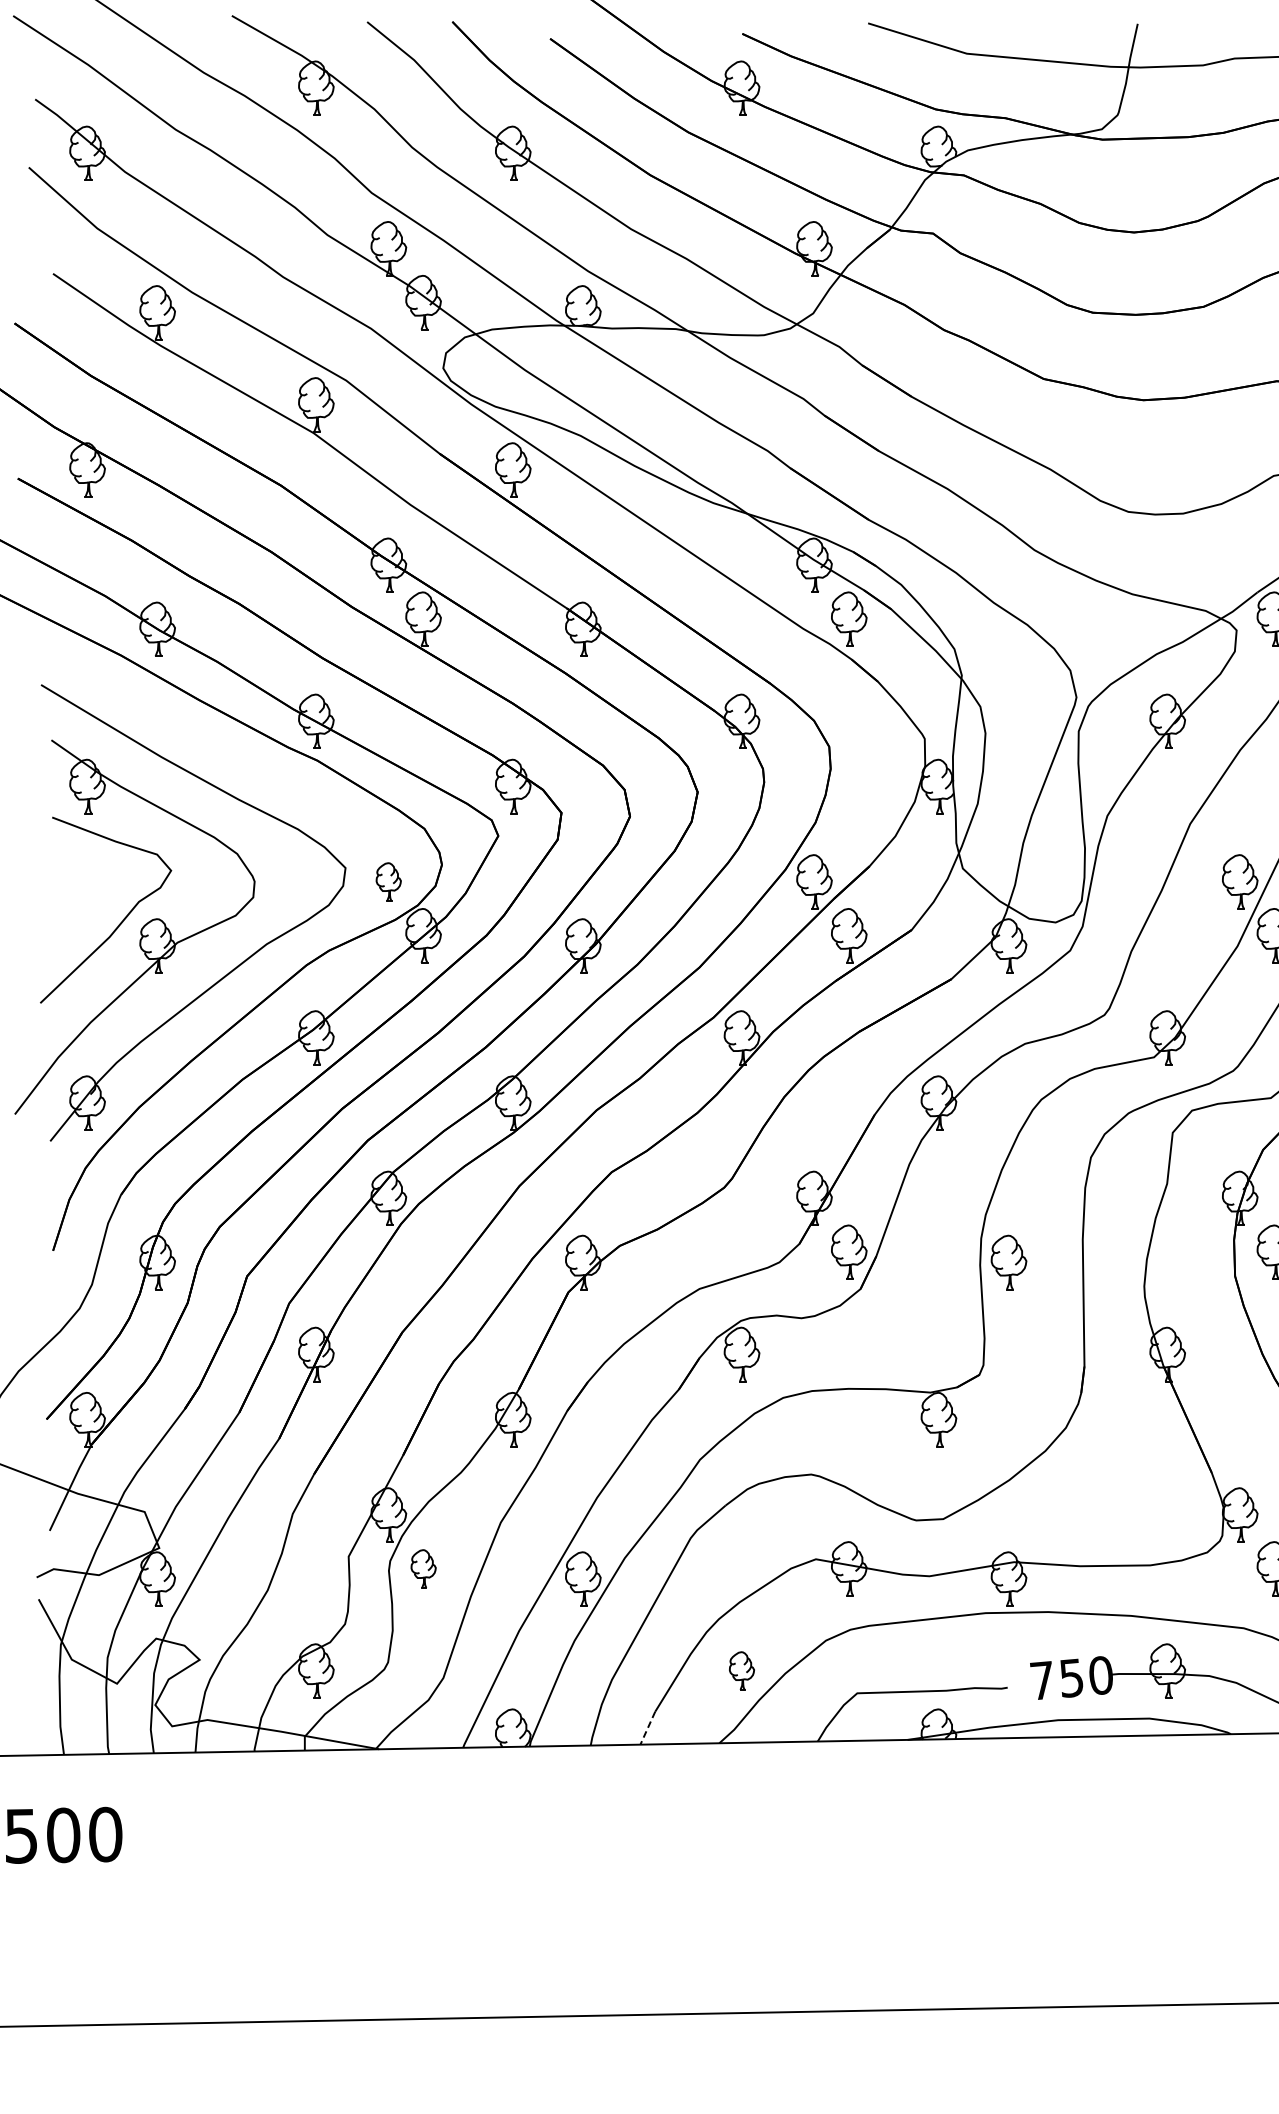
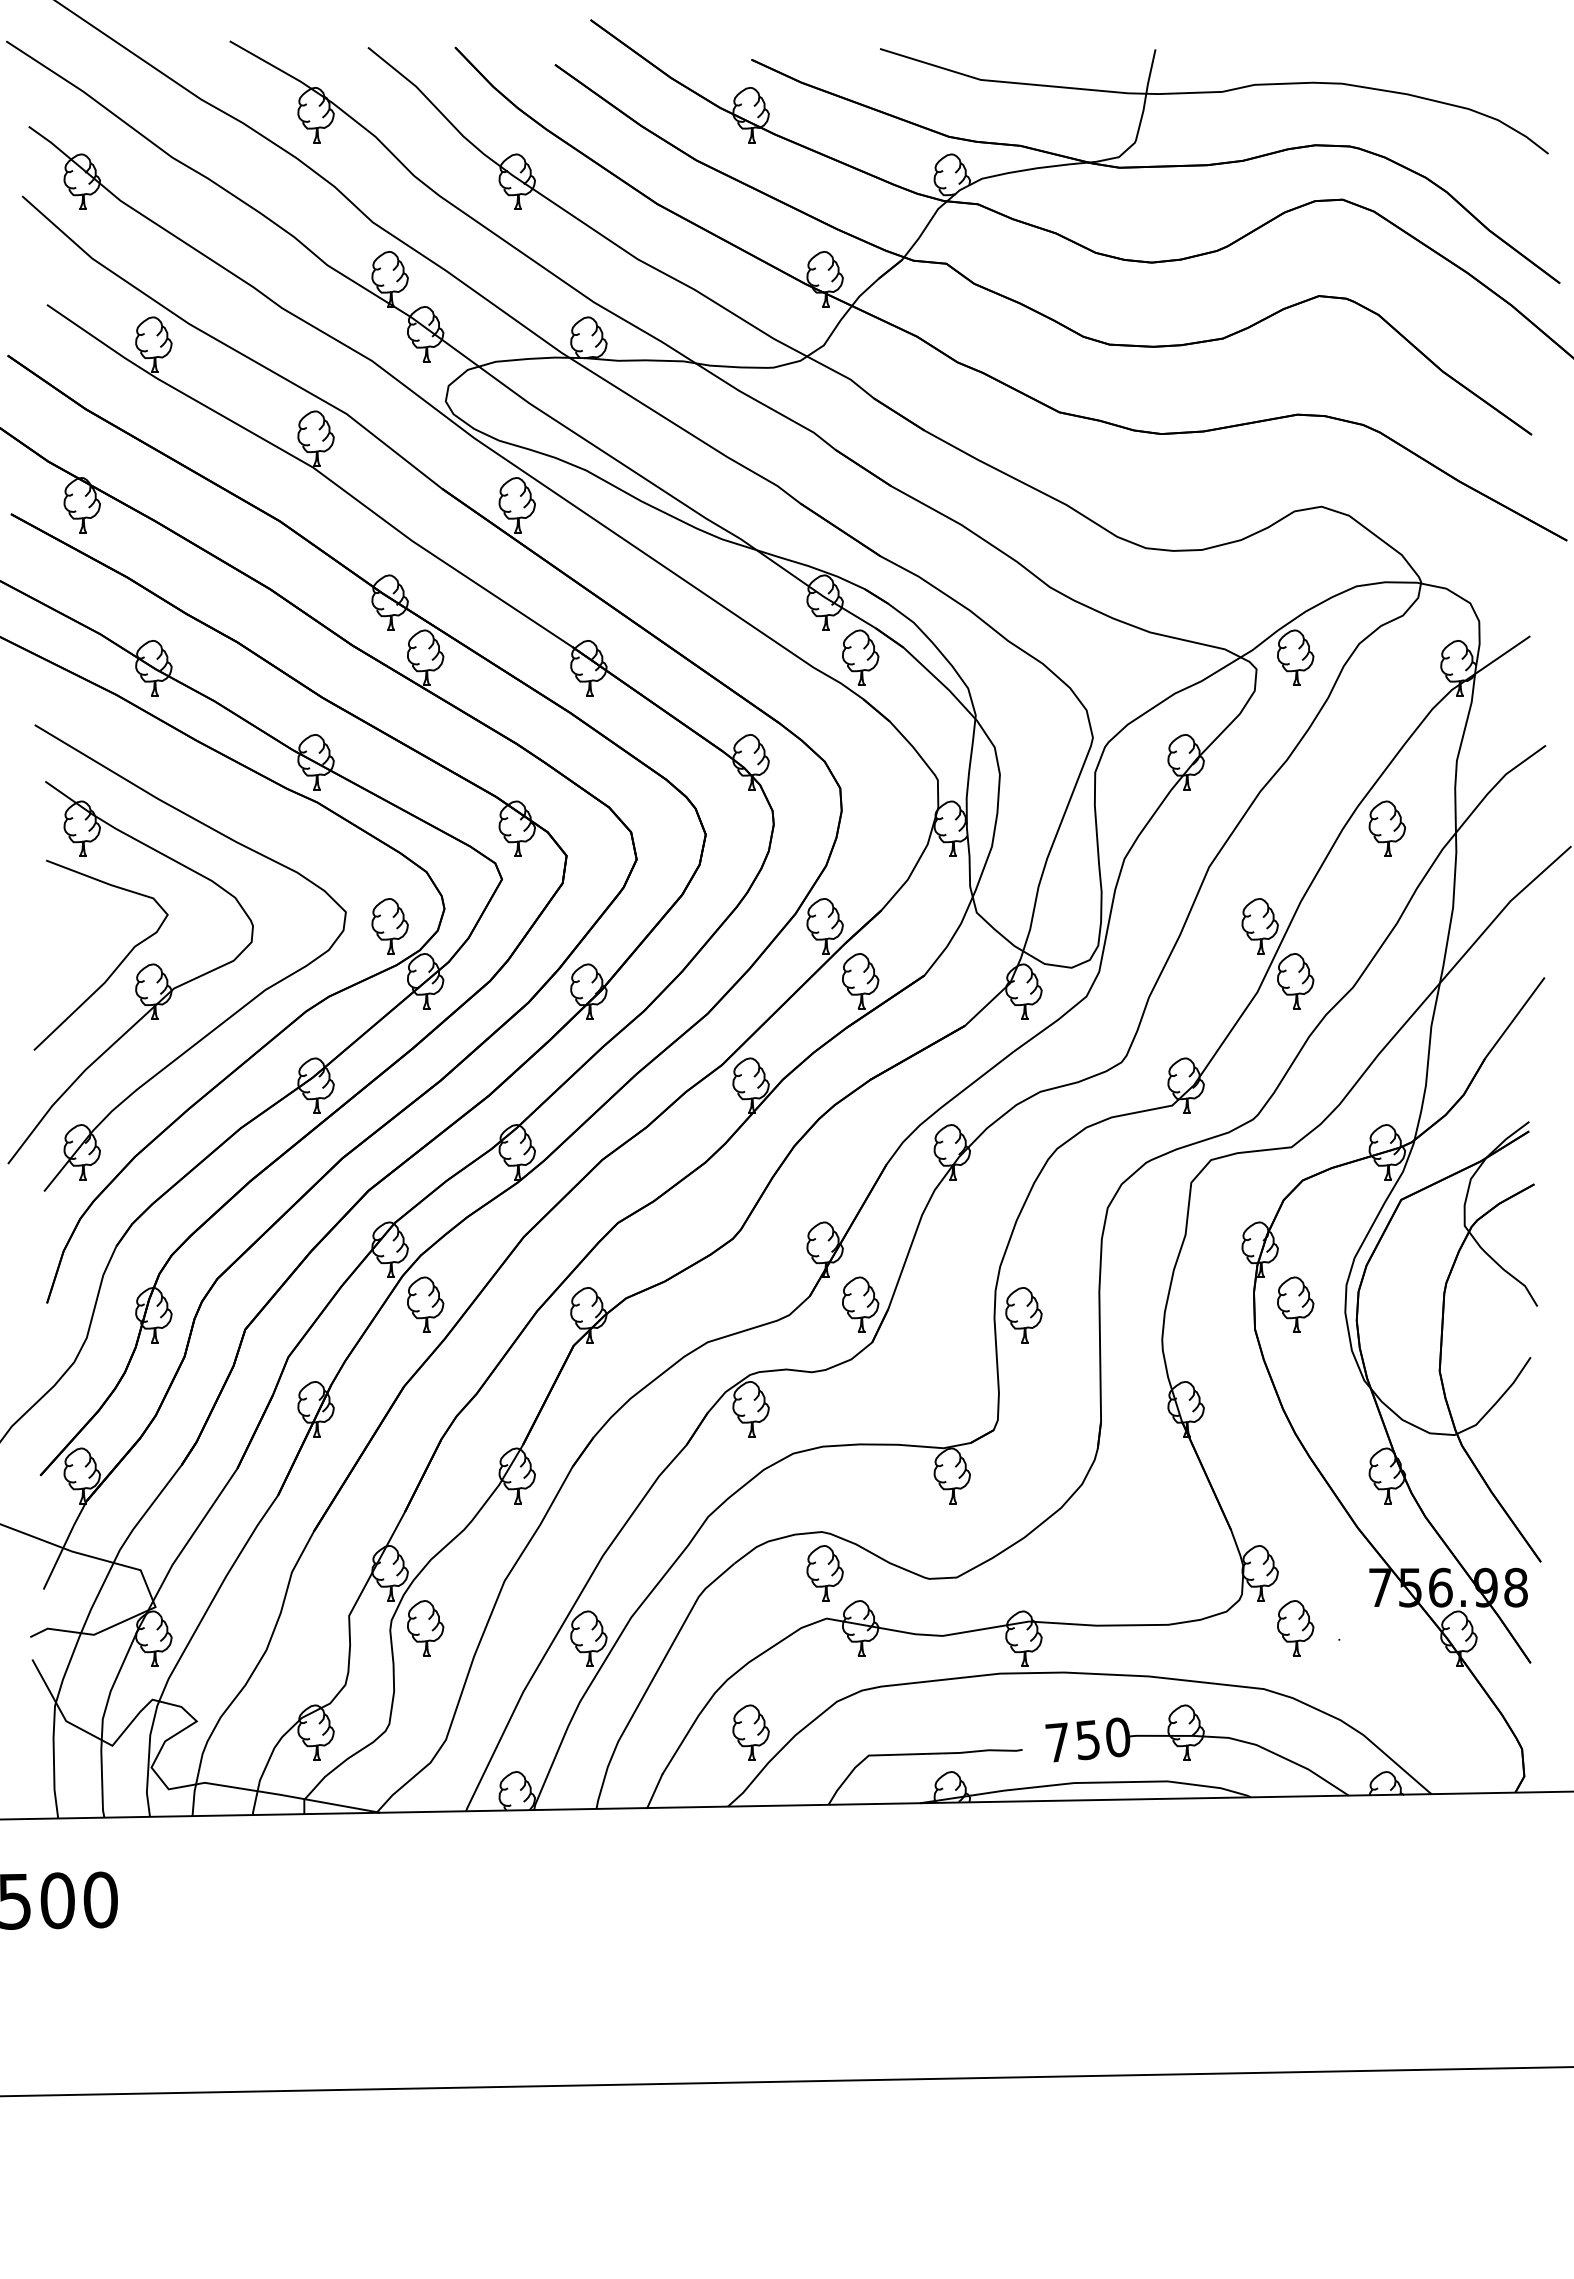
part: (388, 882) -> (389, 926), size x1.43
part: (423, 1251) -> (425, 1304), added
part: (813, 1515) -> (824, 1573), added
part: (423, 1568) -> (425, 1628), size x1.43
part: (741, 1670) -> (750, 1732), size x1.43
line: (647, 1728) -> (654, 1791), dashed -> solid

